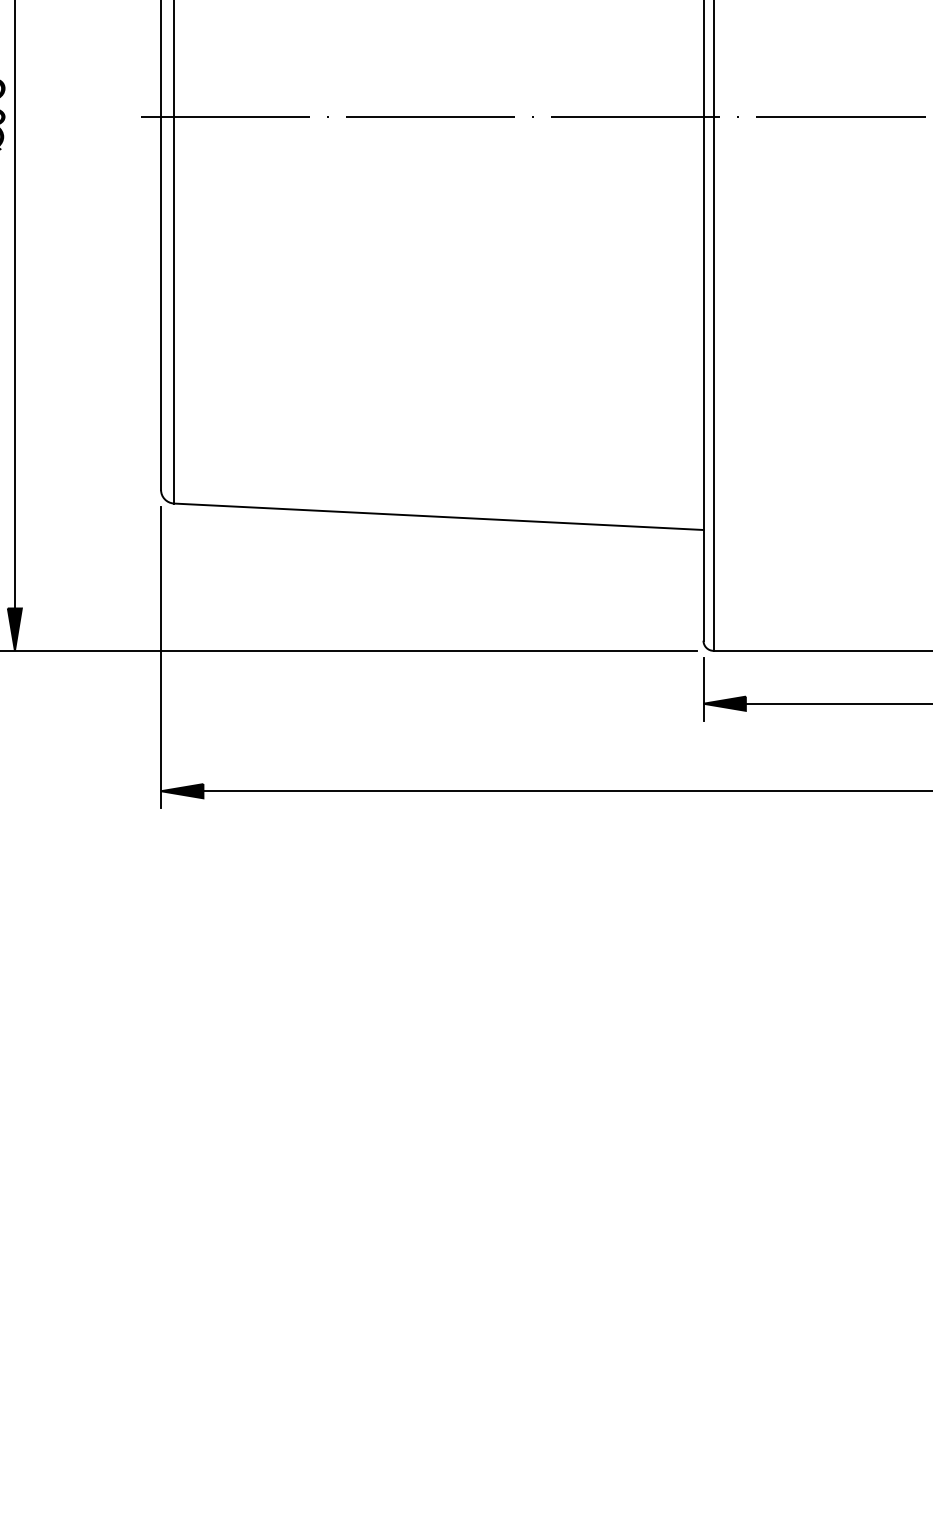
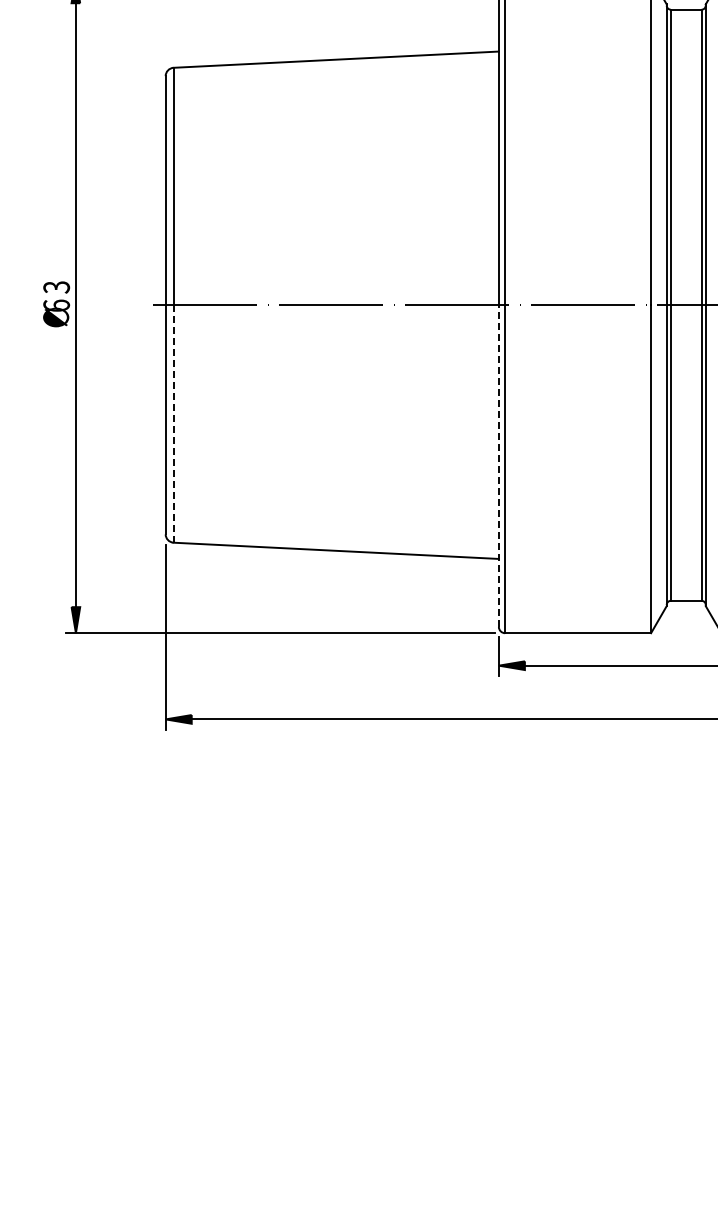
line: (173, 309) -> (173, 423), solid -> dashed
line: (702, 379) -> (498, 466), solid -> dashed

